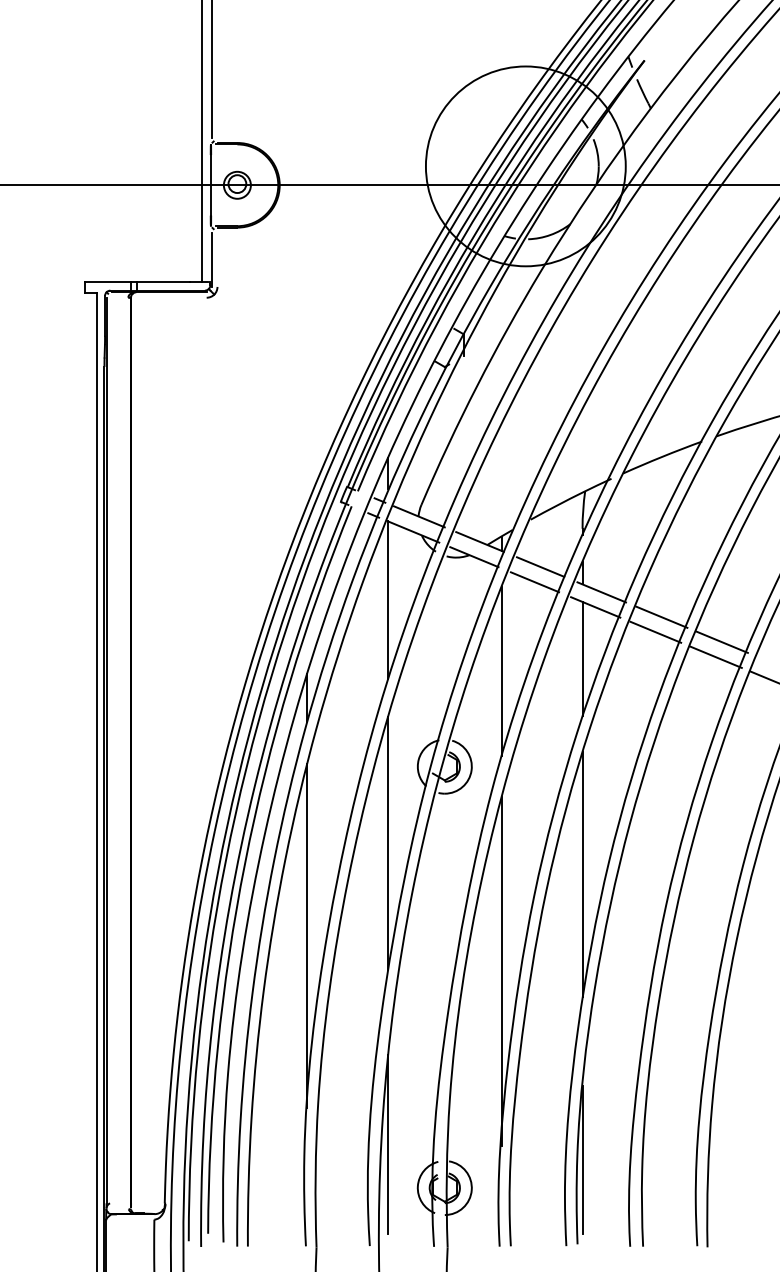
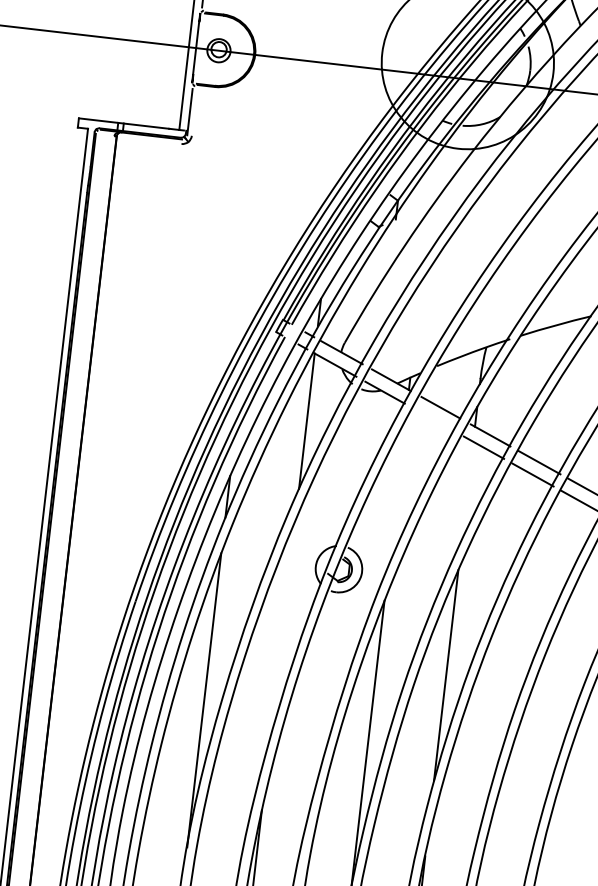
line: (534, 582) -> (434, 420), removed
line: (582, 658) -> (467, 490), removed
line: (501, 671) -> (396, 493), removed
line: (388, 842) -> (283, 628), removed

